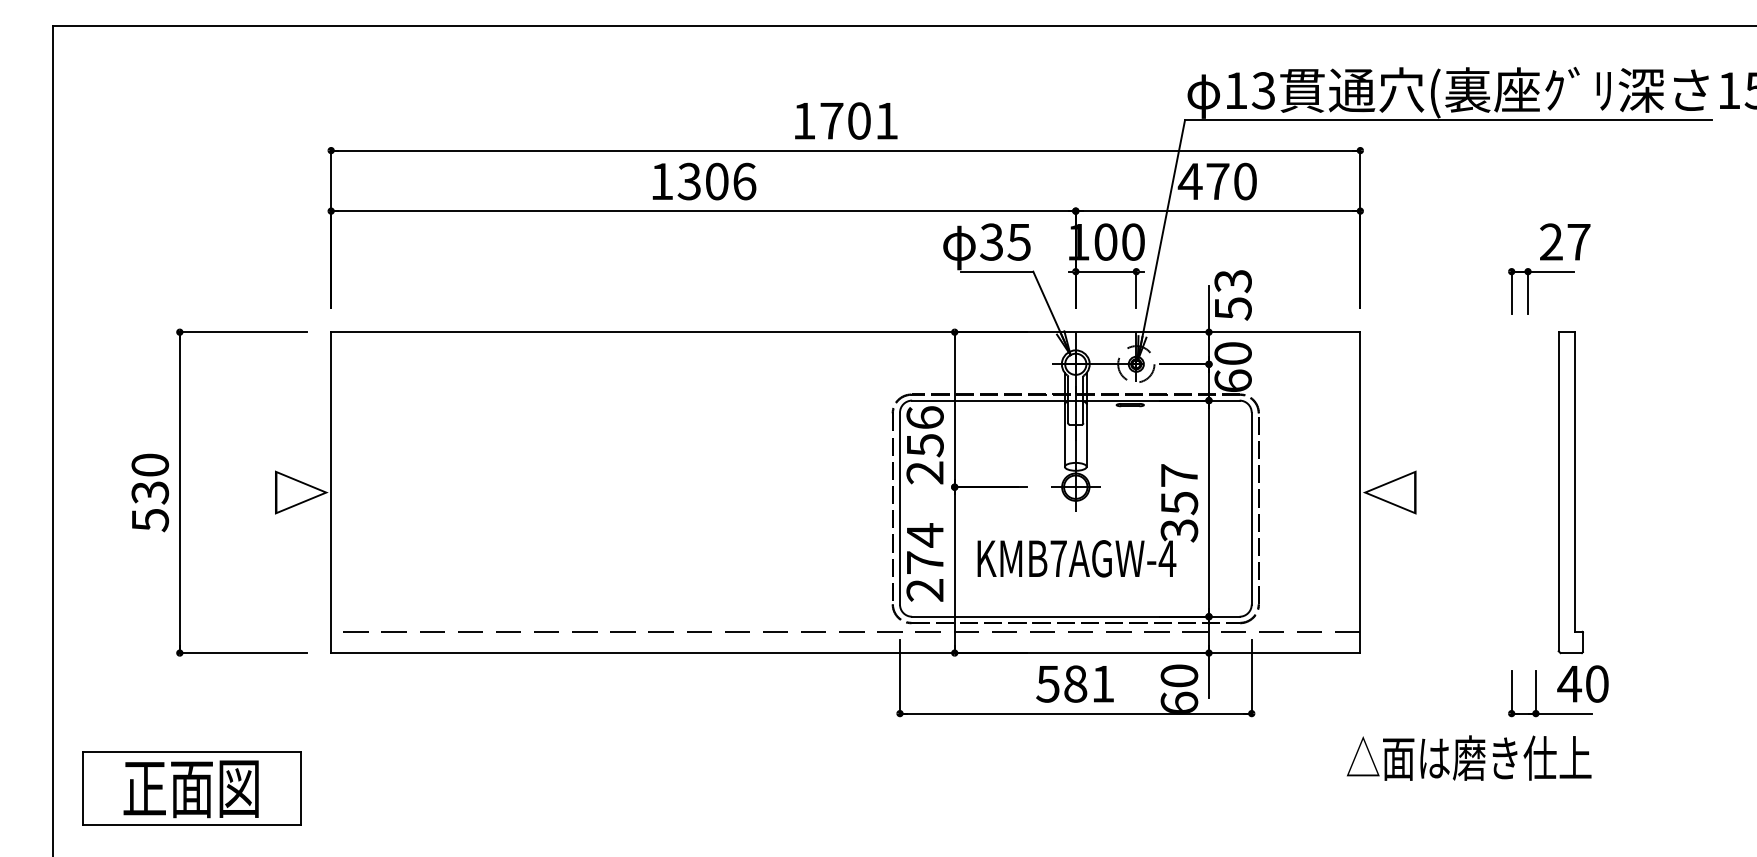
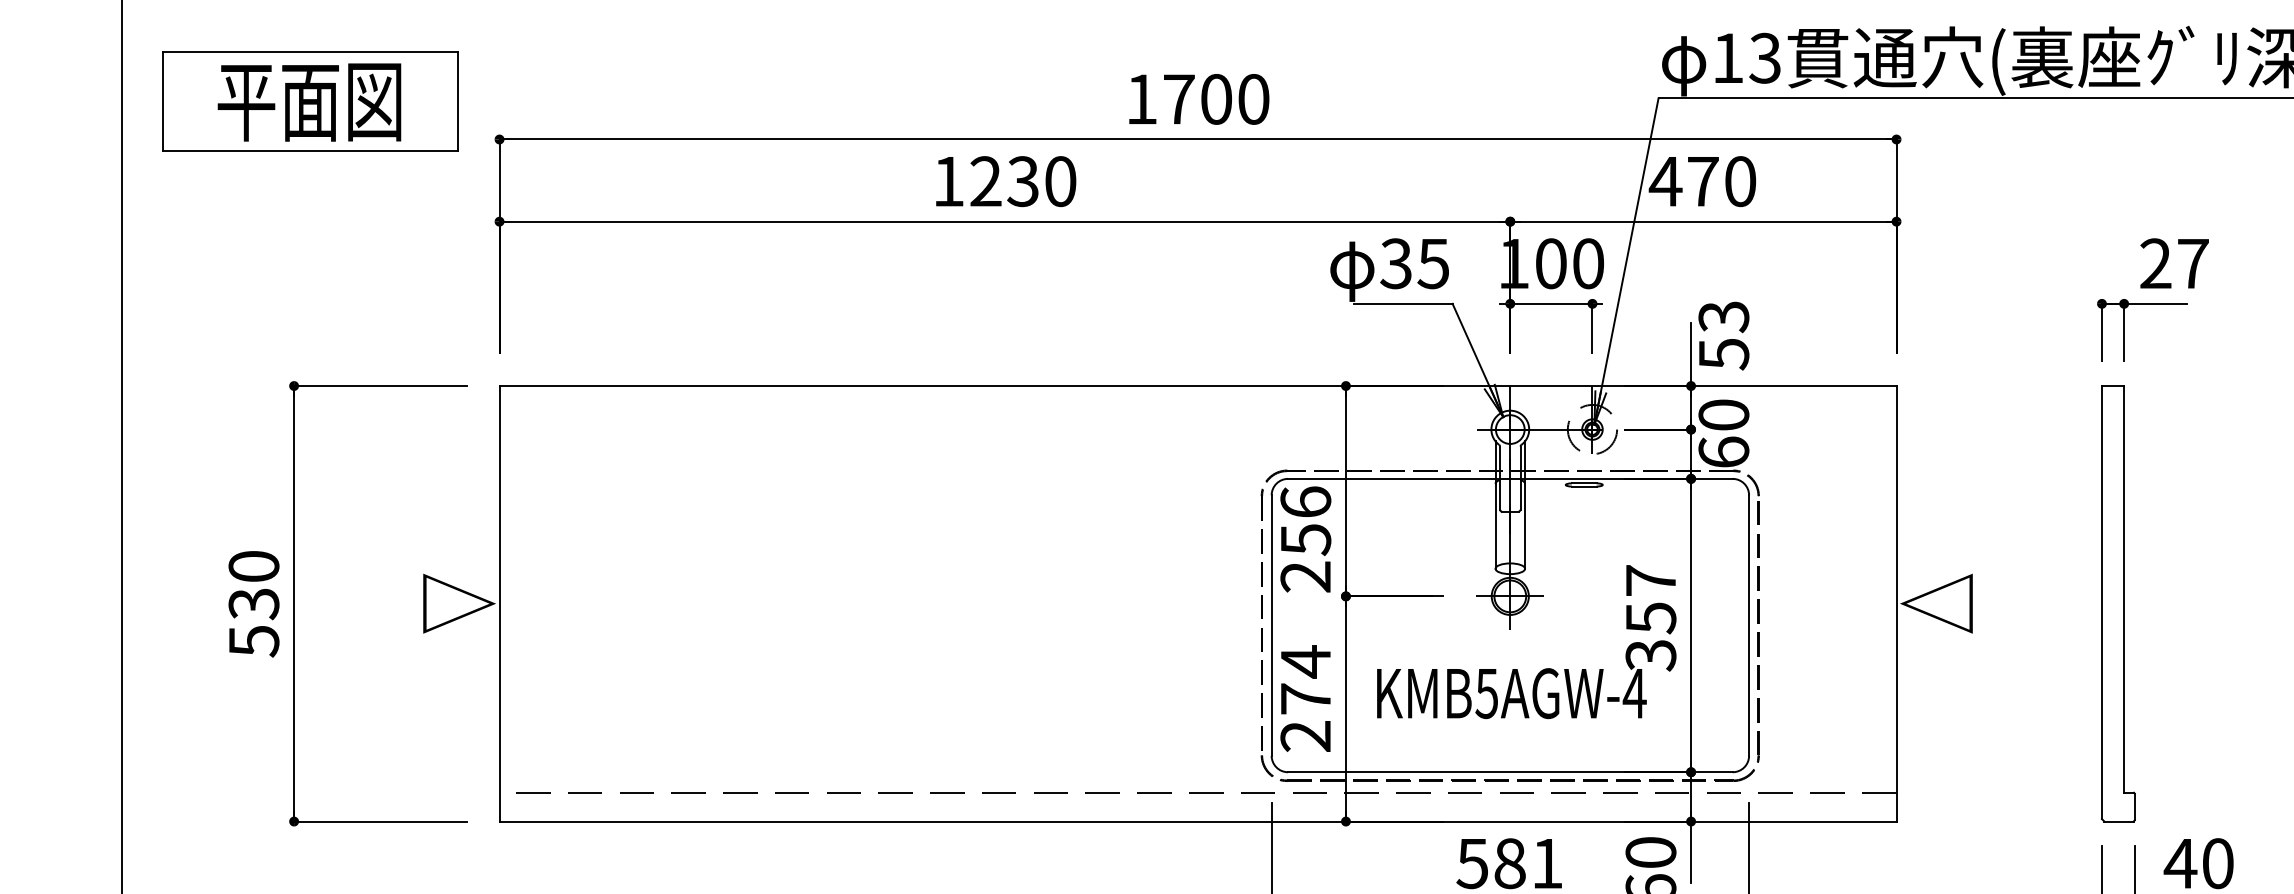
text: (886, 120) -> (1253, 98), 1701 -> 1700
part: (191, 122) -> (309, 101), added
text: (716, 181) -> (1022, 181), 1306 -> 1230
part: (1570, 492) -> (2118, 603), moved
text: (1058, 558) -> (1486, 693), KMB7AGW-4 -> KMB5AGW-4

